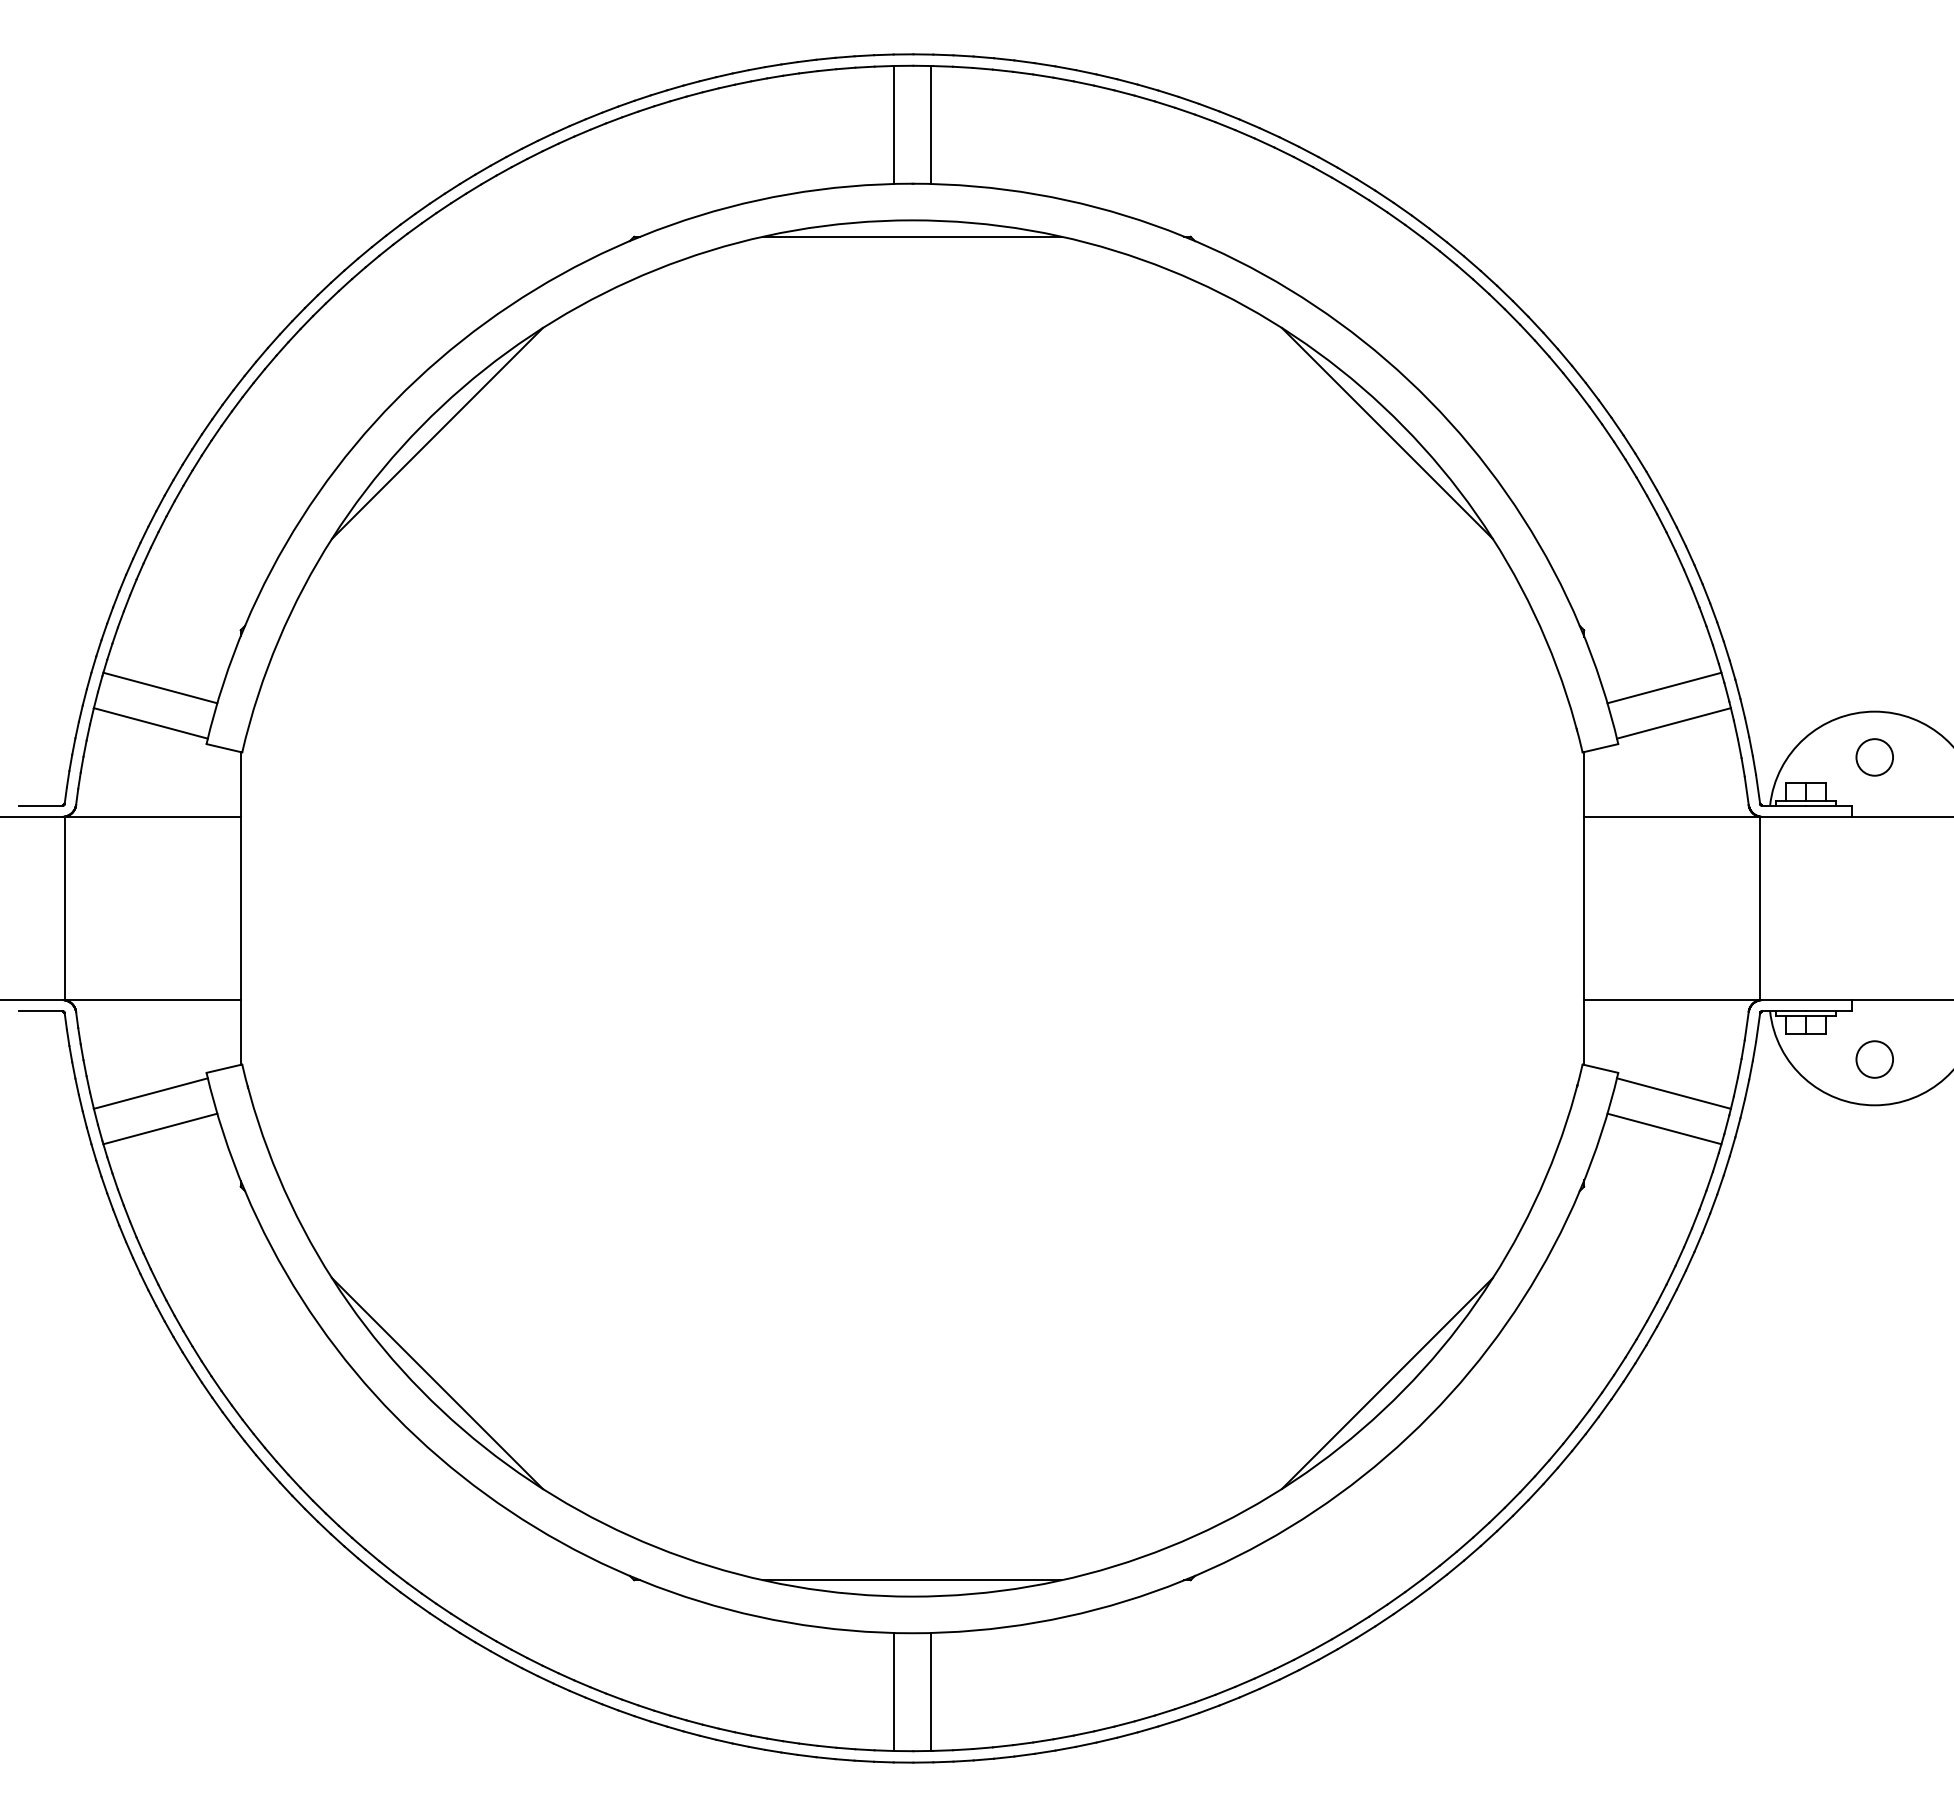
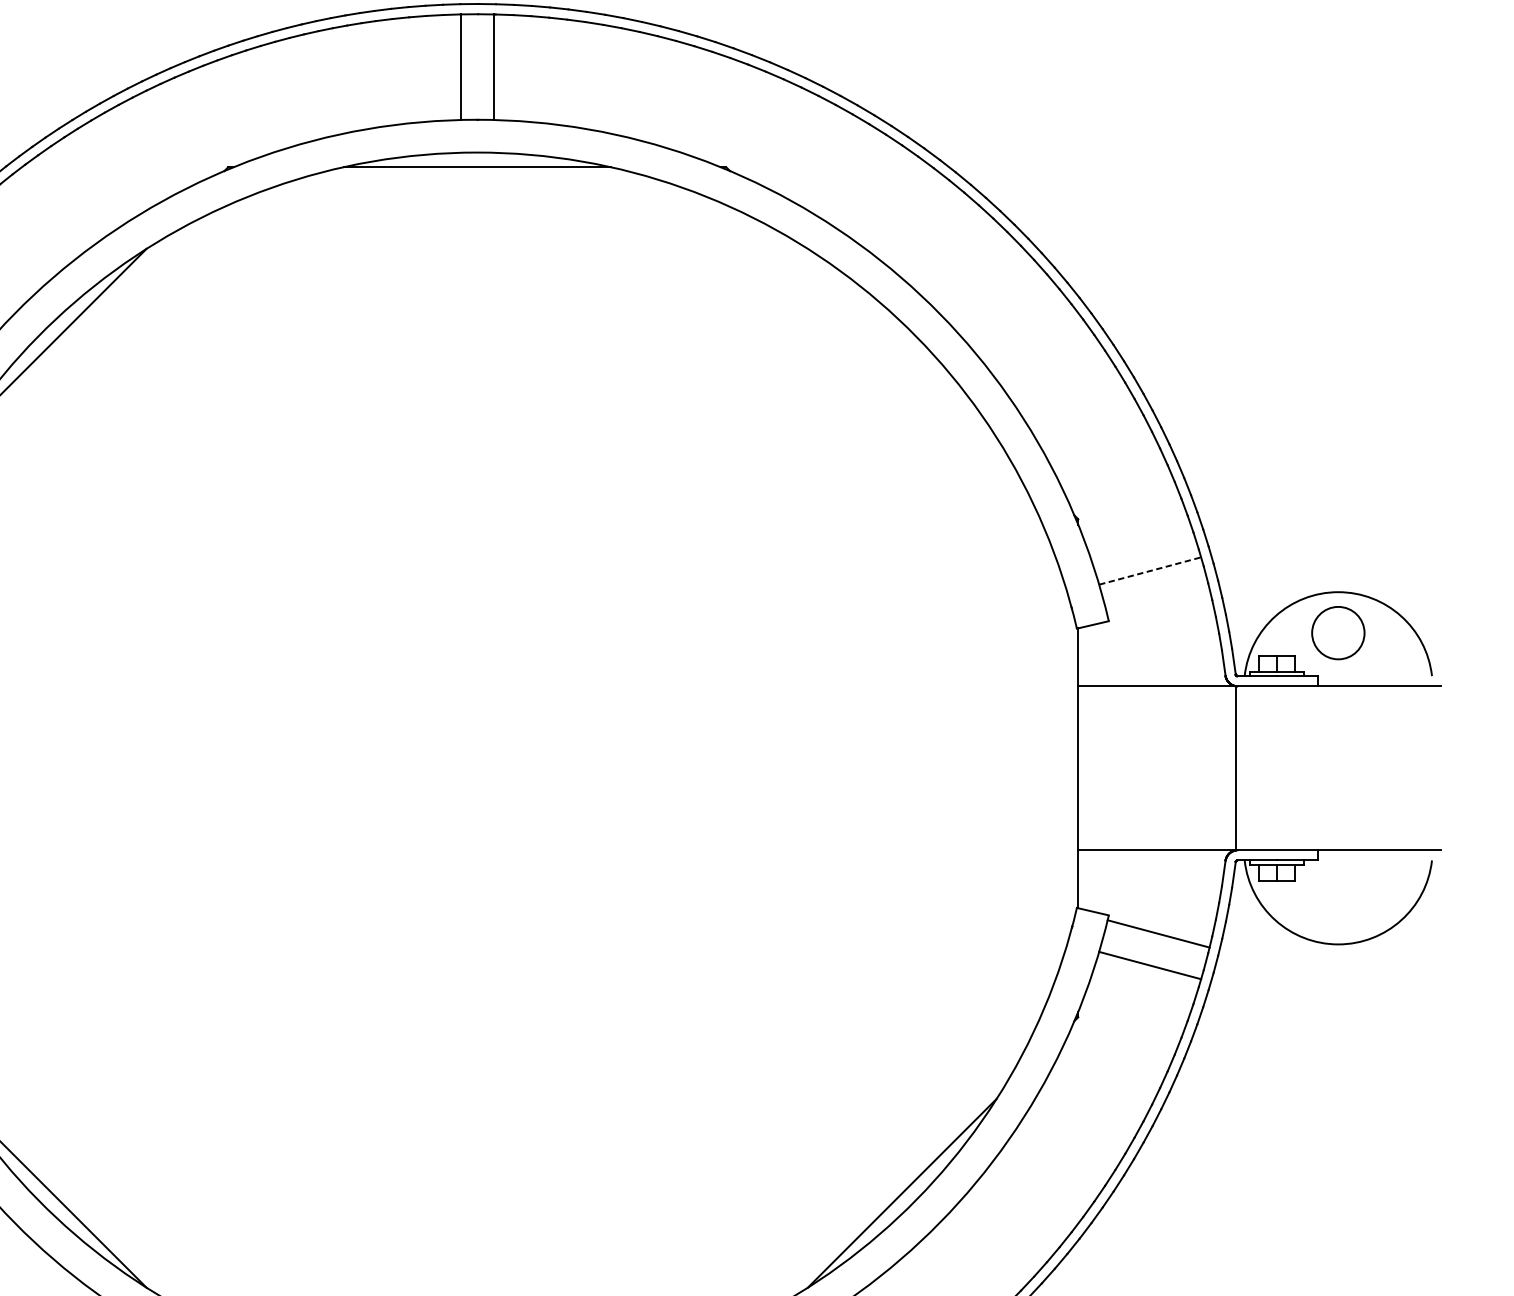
line: (1387, 433) -> (902, 343), removed
line: (1664, 688) -> (1150, 571), solid -> dashed
line: (1673, 723) -> (1158, 602), removed
circle: (1874, 757) -> (1338, 633), size x1.6
circle: (1874, 1059) -> (1338, 903), removed

